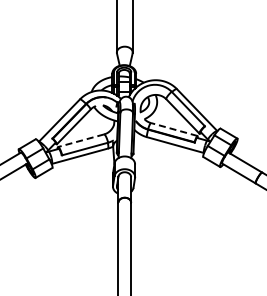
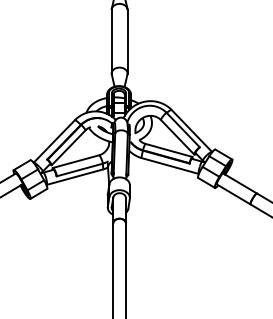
line: (173, 129) -> (168, 150), dashed -> solid
line: (80, 140) -> (75, 161), dashed -> solid

